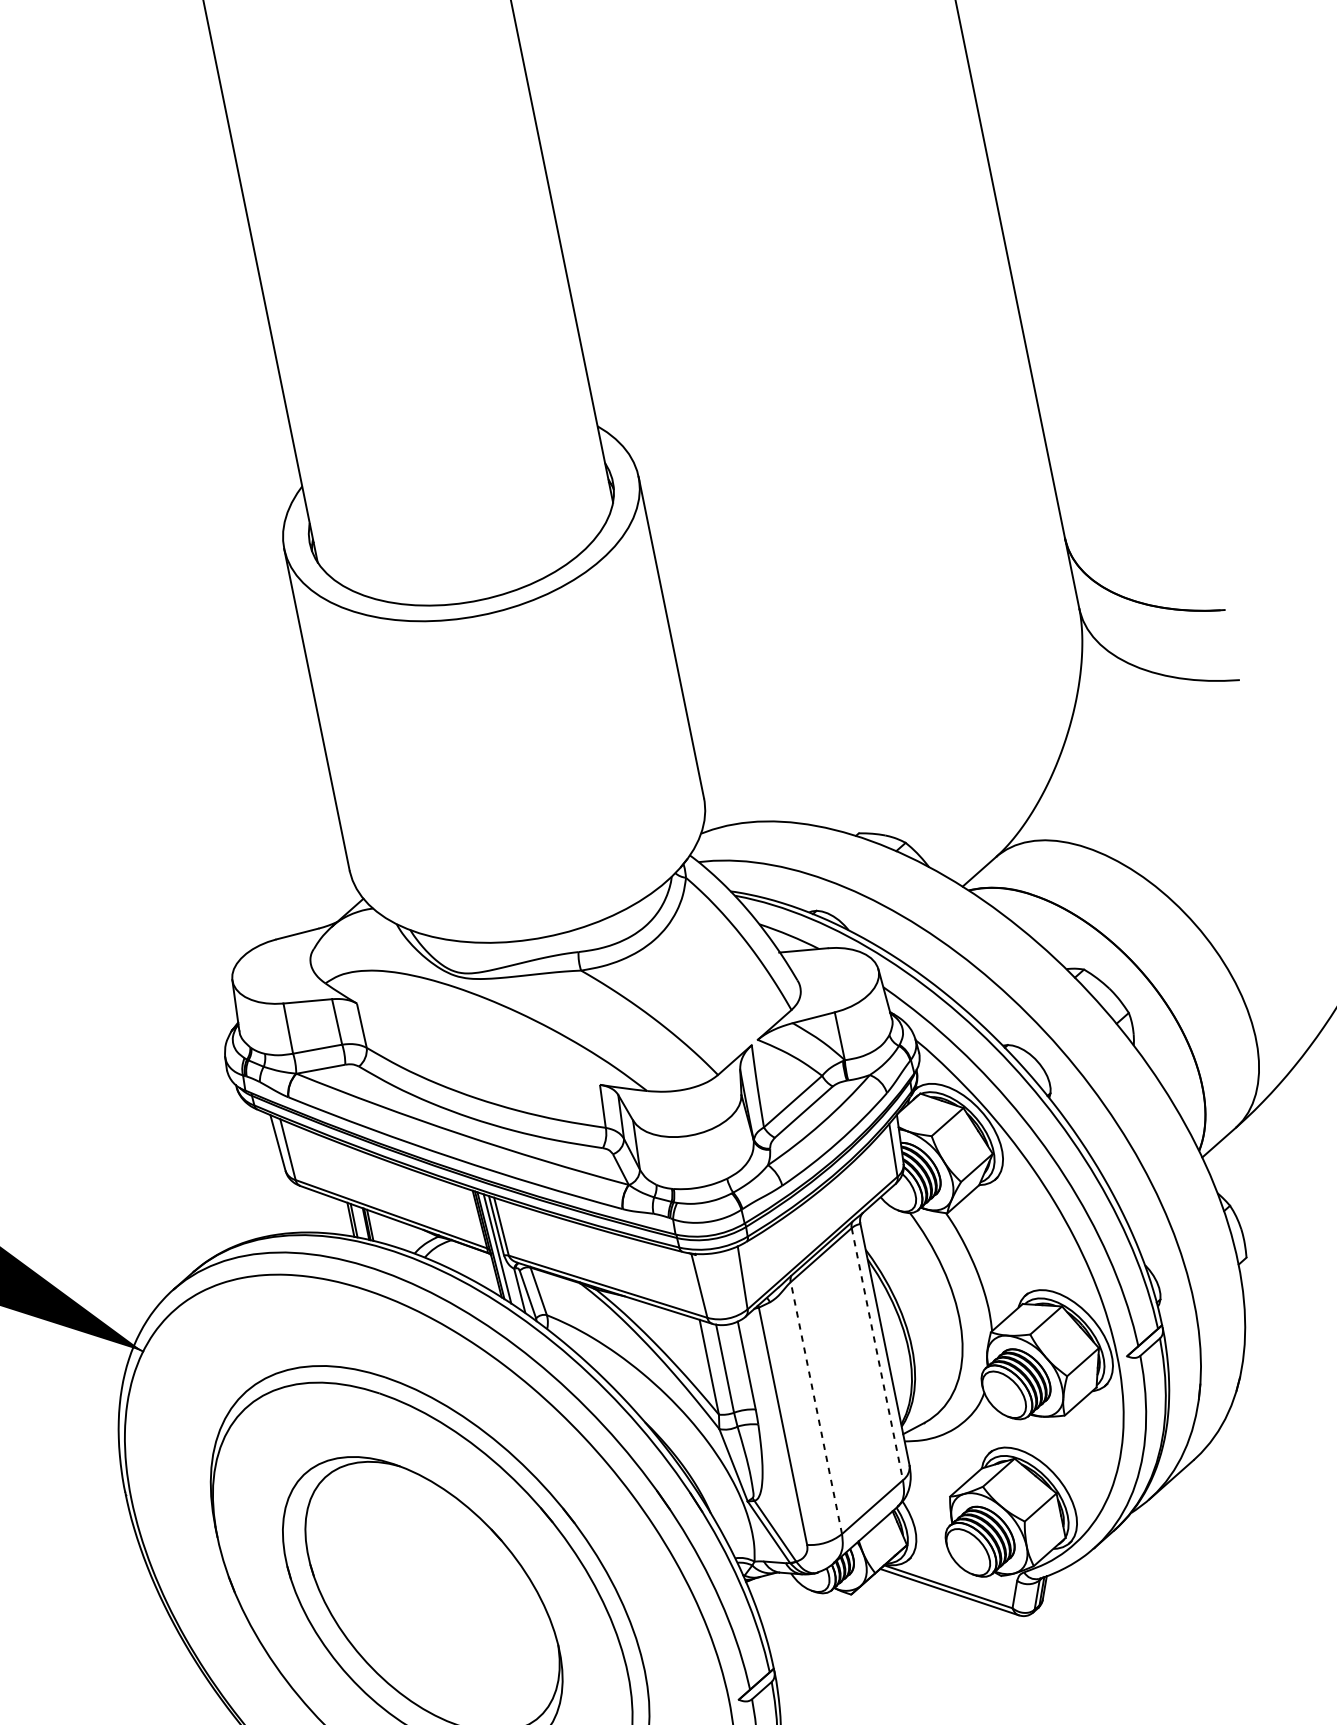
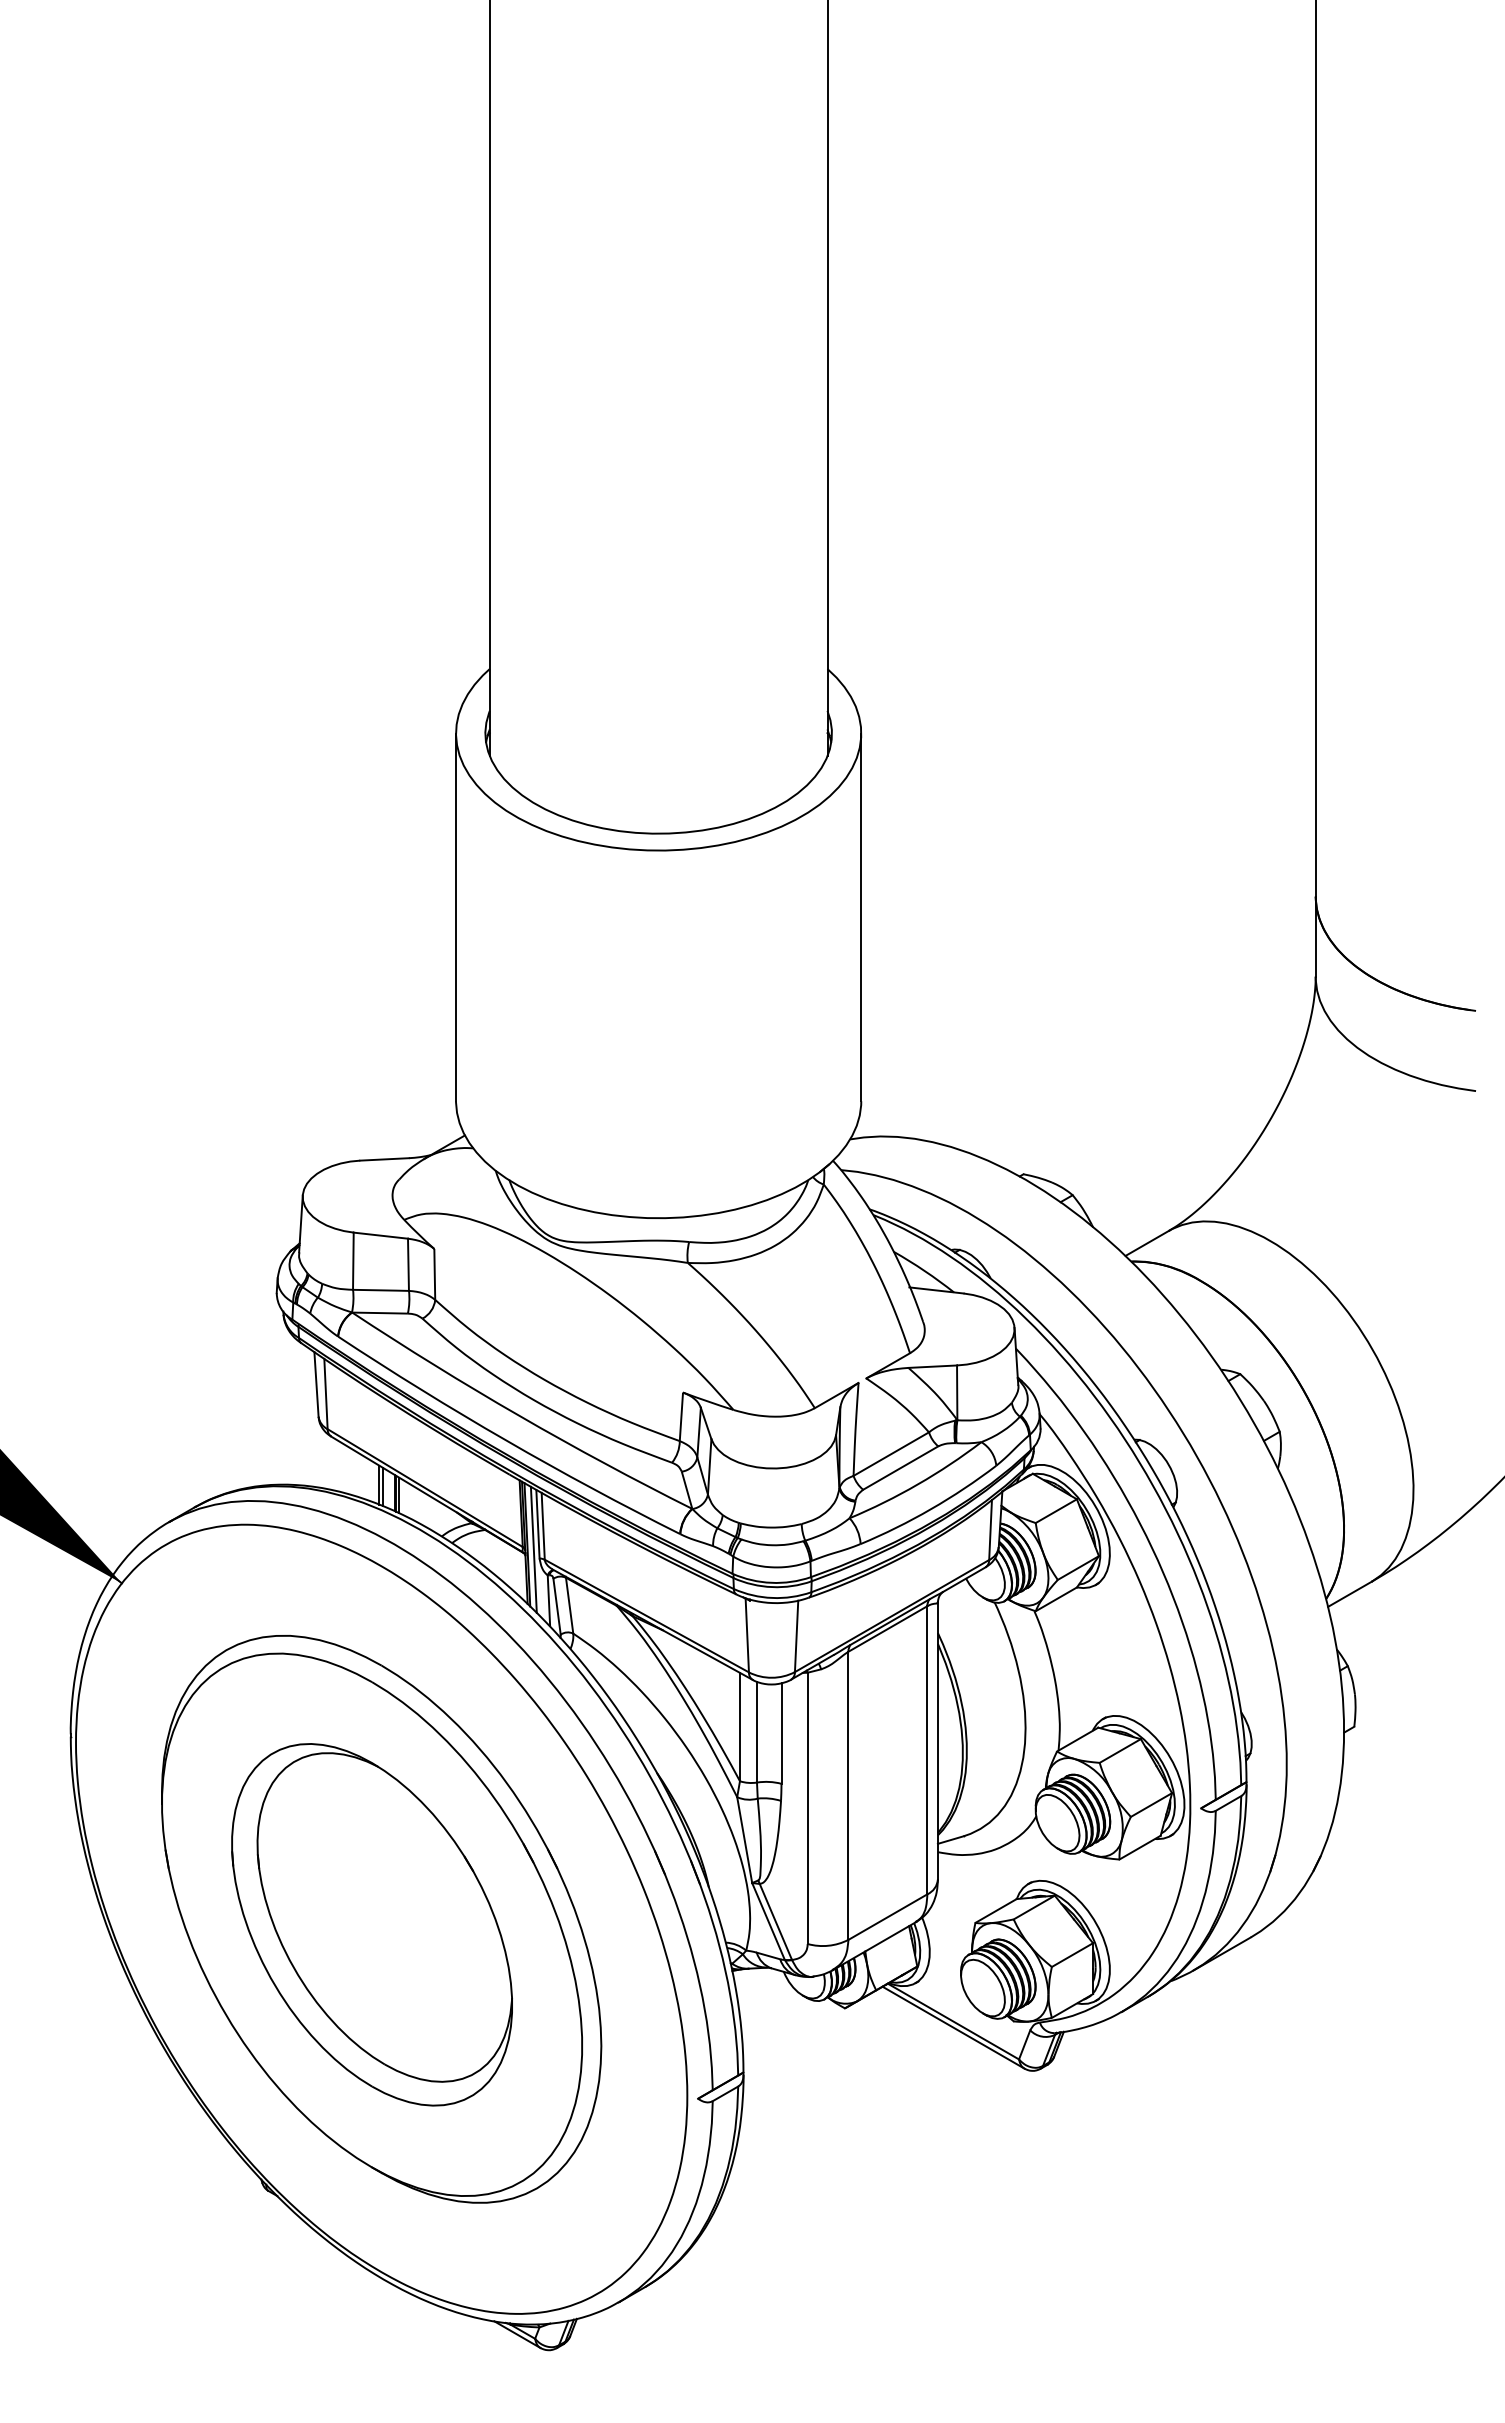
line: (877, 1354) -> (927, 1750), dashed -> solid
line: (816, 1407) -> (848, 1795), dashed -> solid

